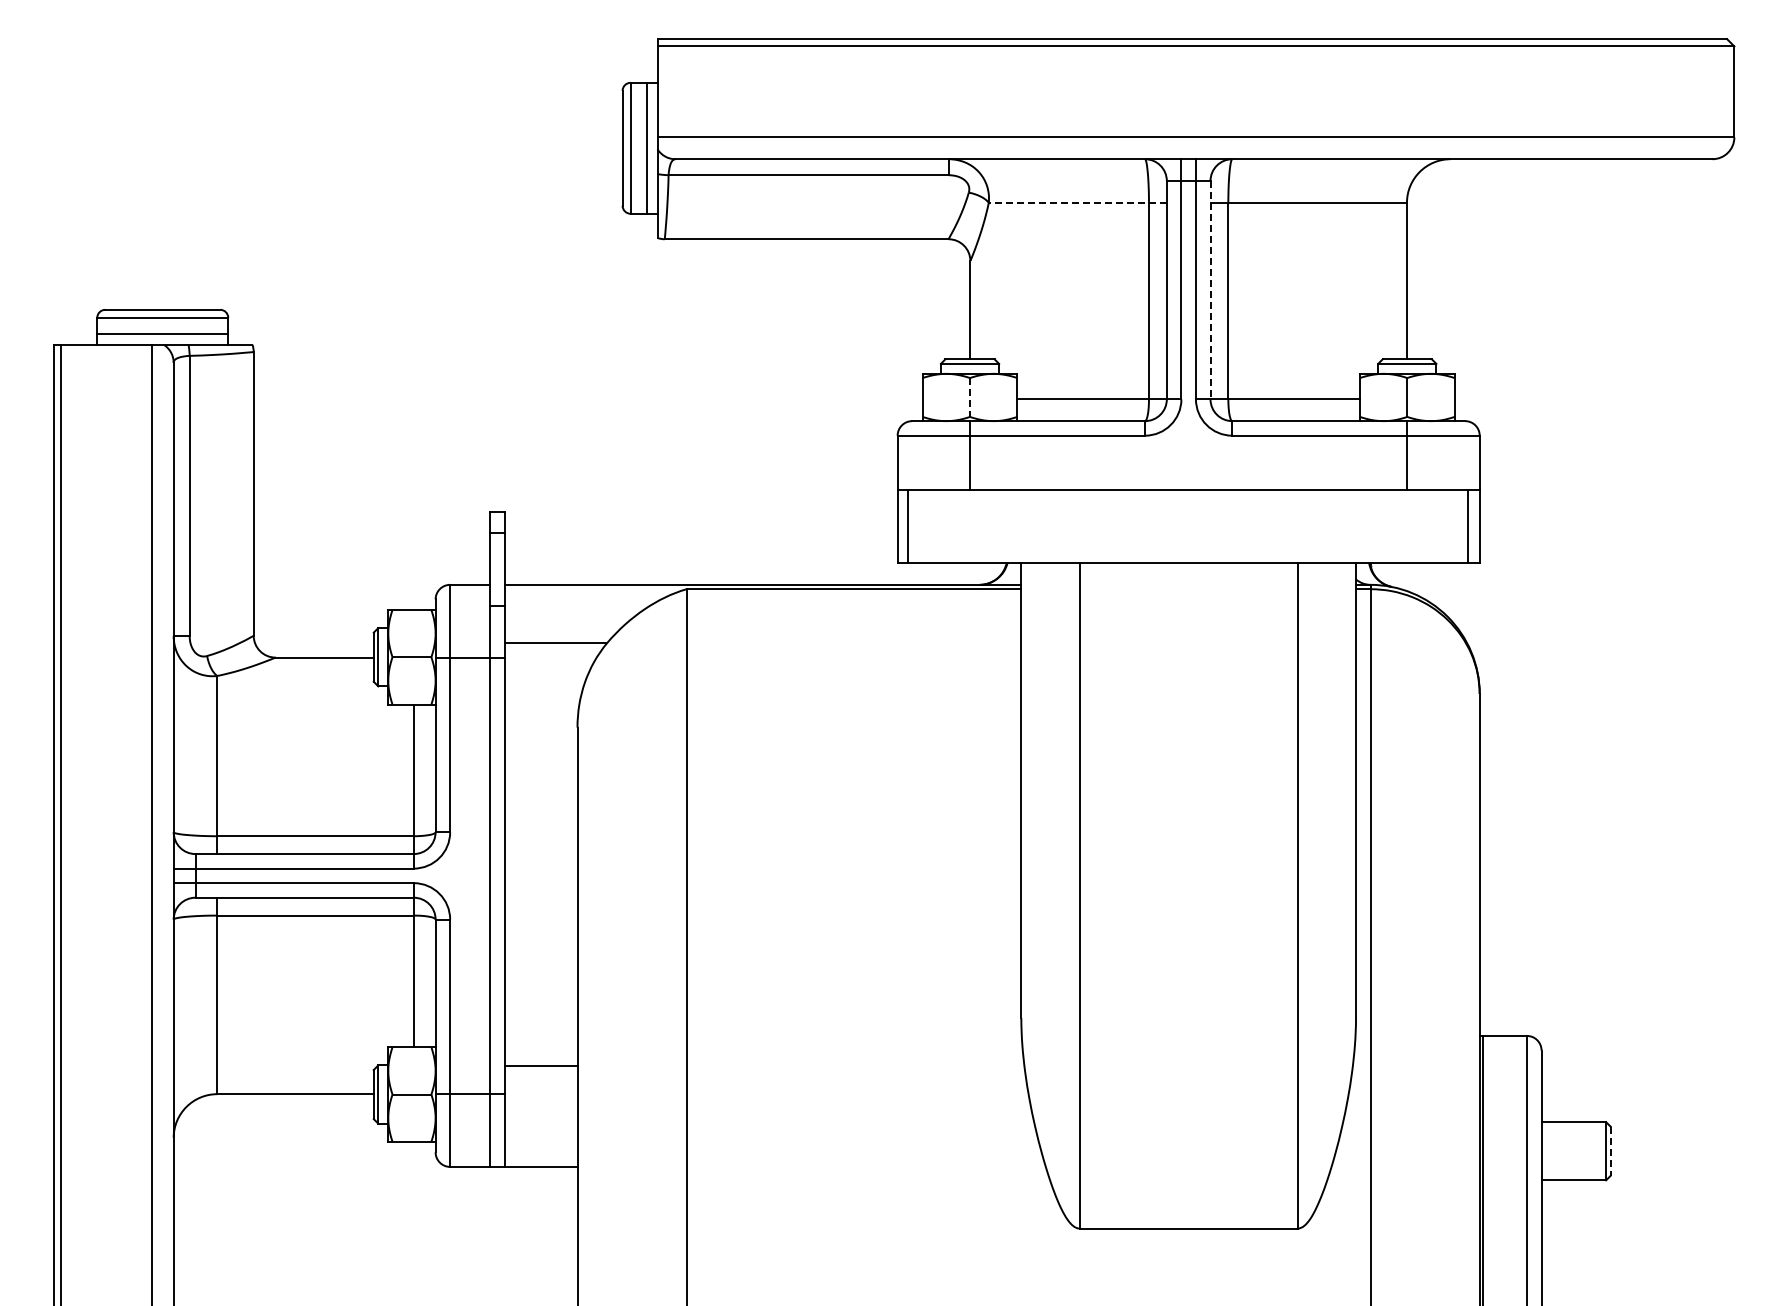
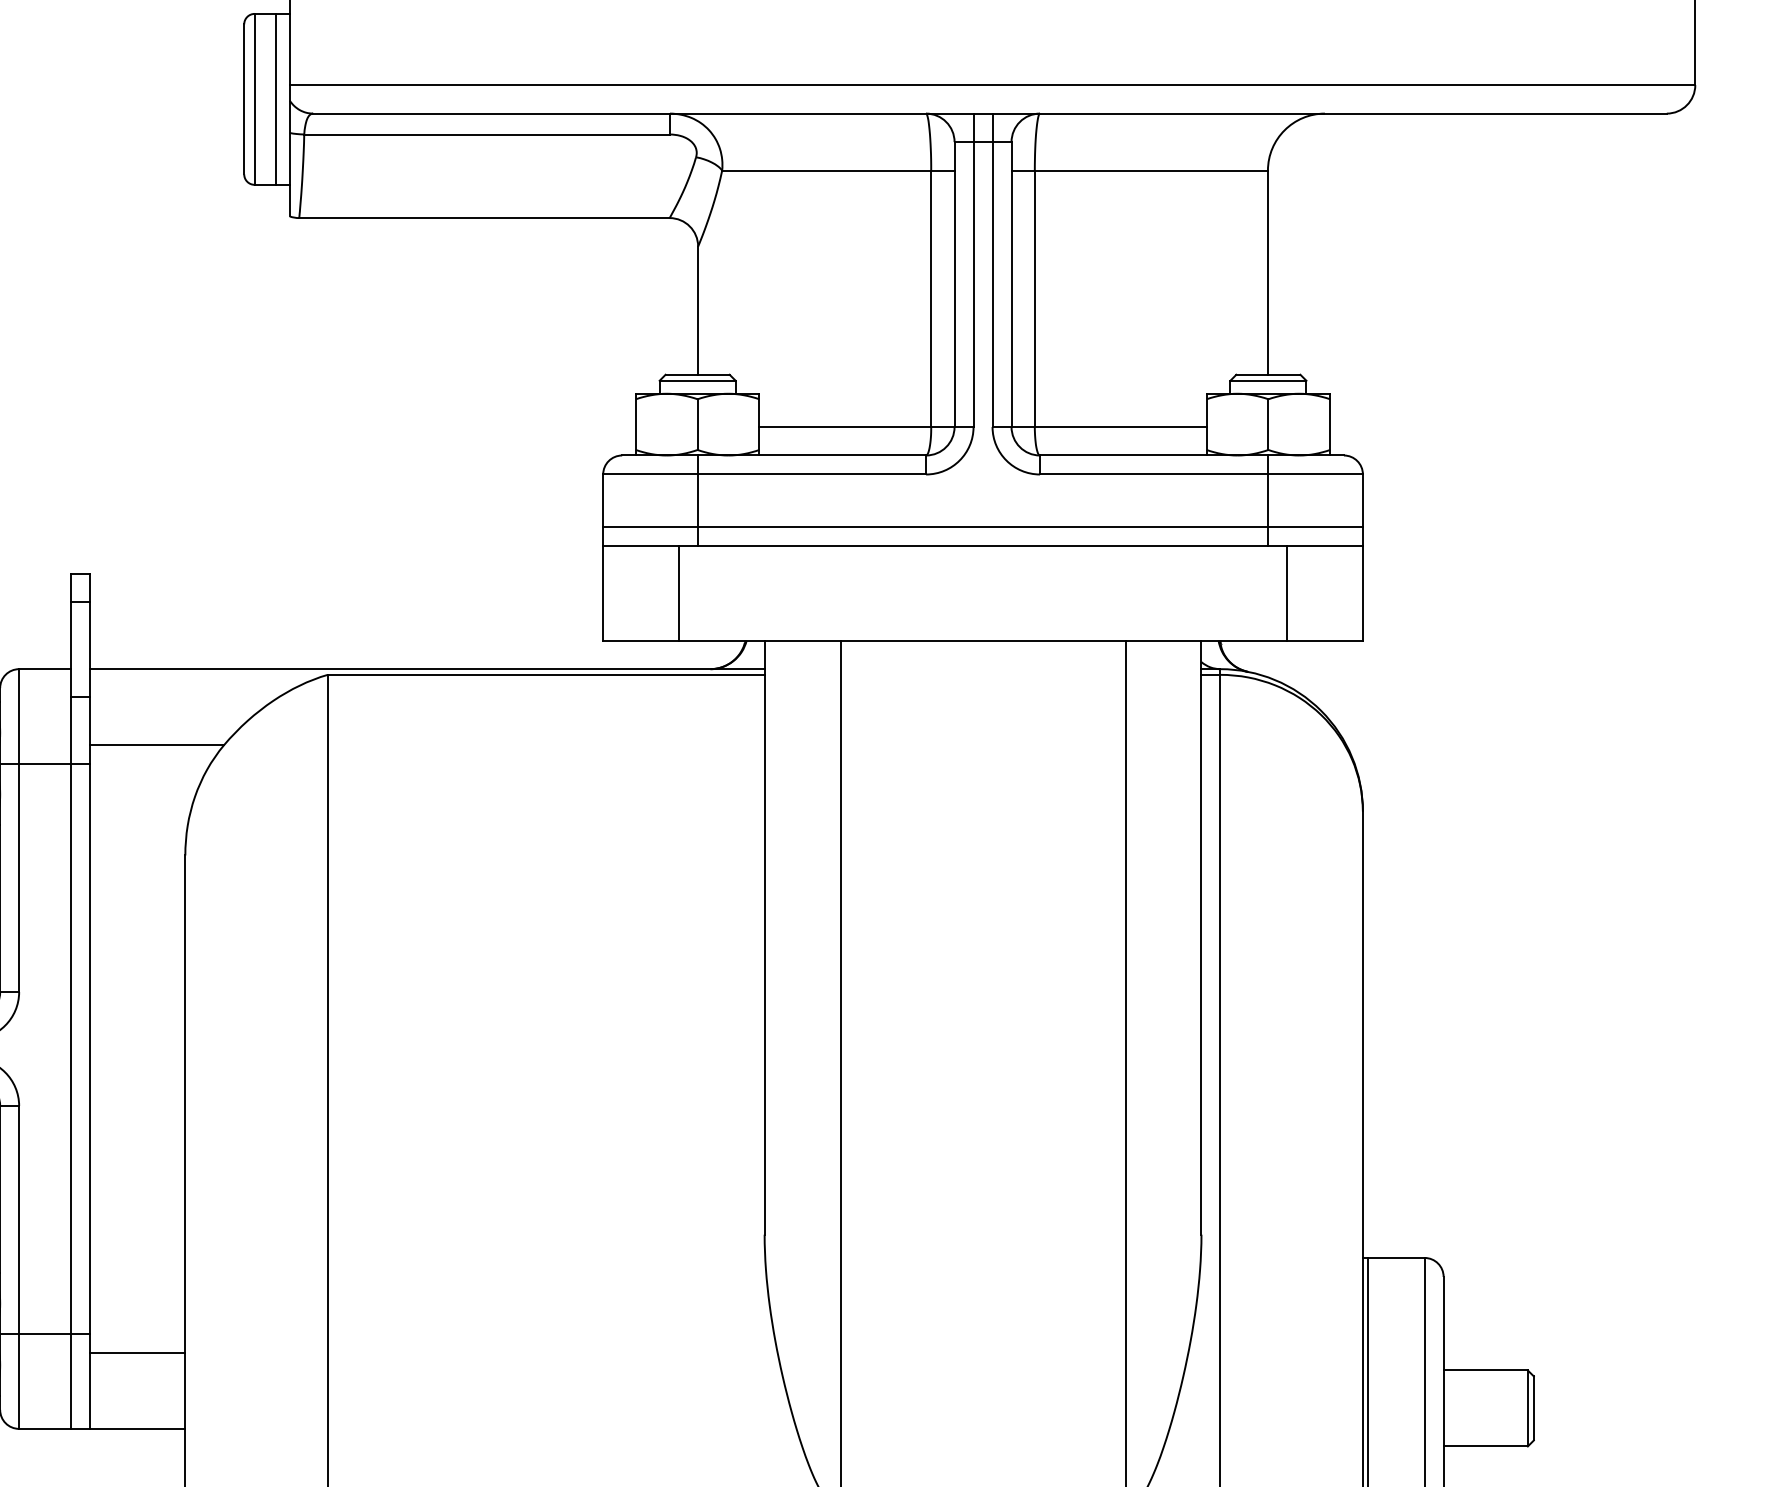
line: (1077, 202) -> (837, 170), dashed -> solid
line: (1210, 290) -> (1011, 284), dashed -> solid
line: (970, 397) -> (698, 424), dashed -> solid
line: (1188, 475) -> (982, 526), added
line: (907, 526) -> (678, 593), moved
line: (1467, 526) -> (1286, 593), moved
line: (540, 1065) -> (137, 1352), moved
line: (1610, 1151) -> (1533, 1408), dashed -> solid

